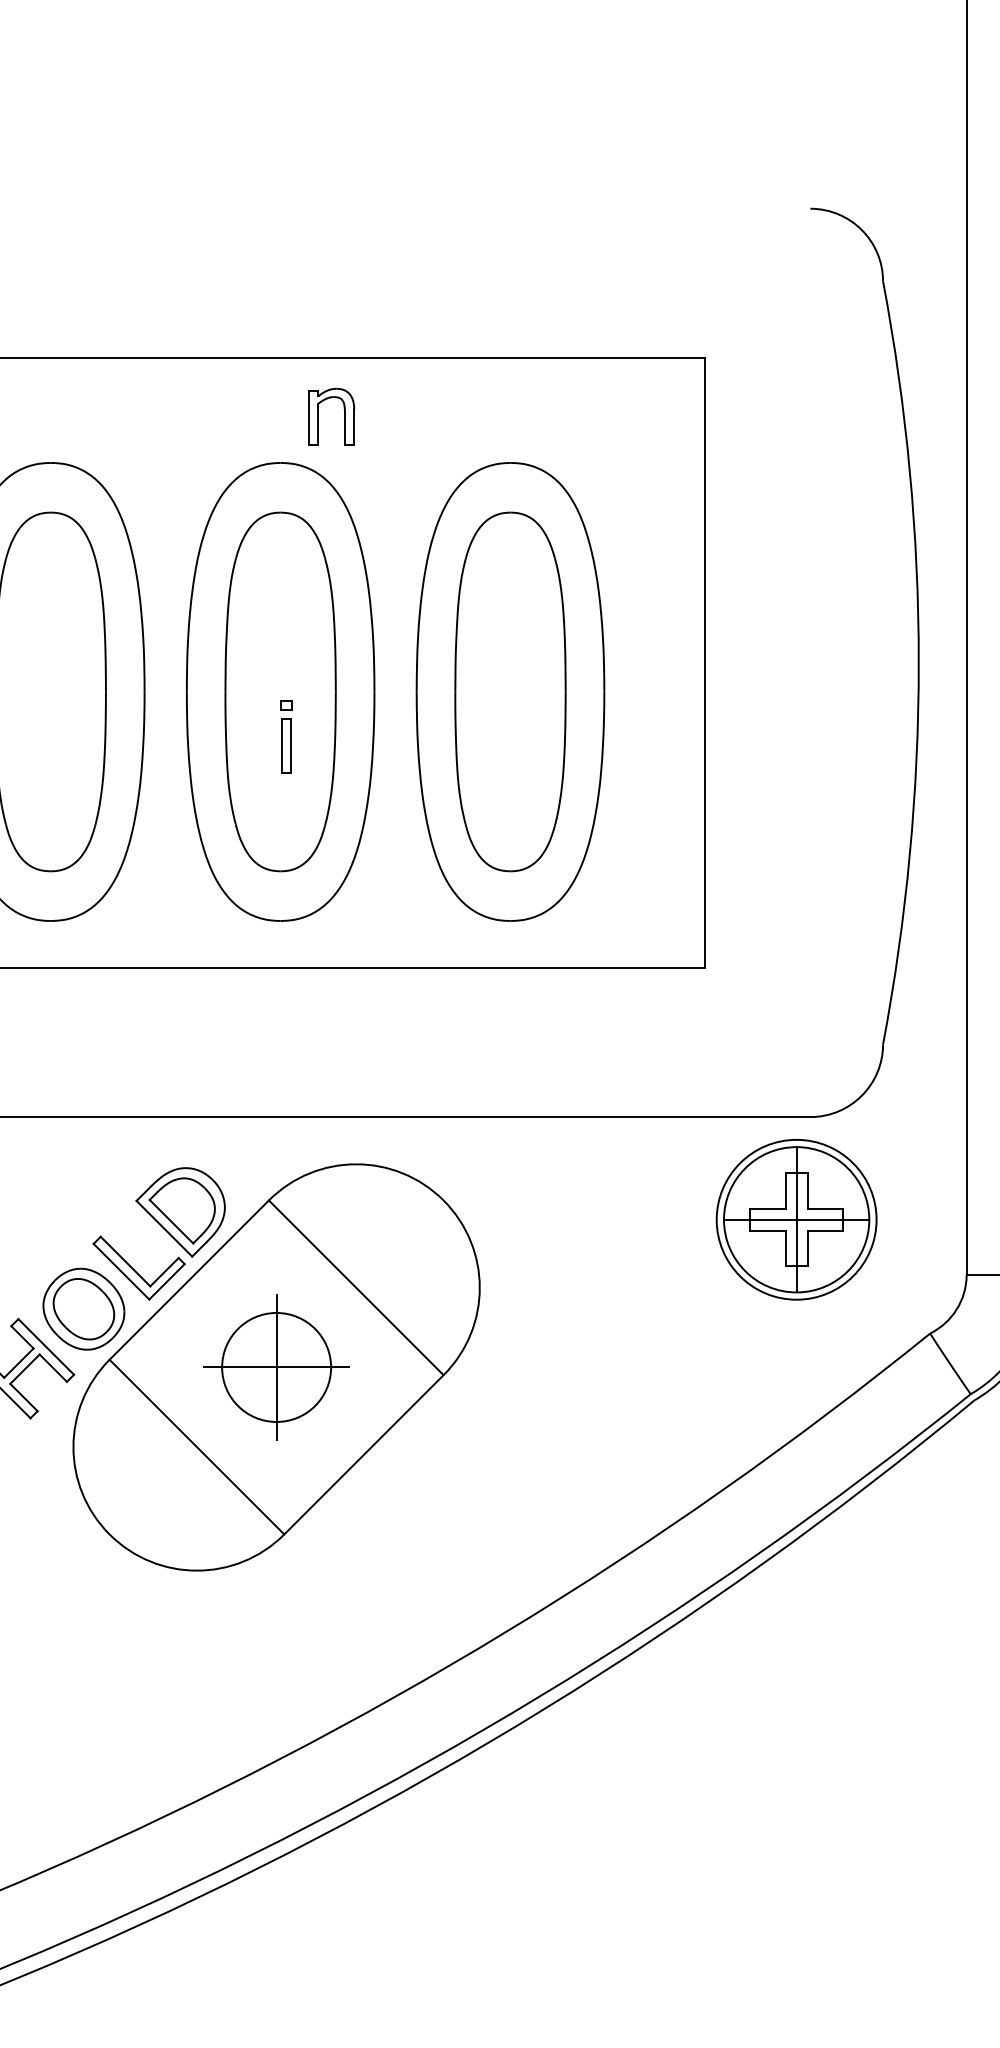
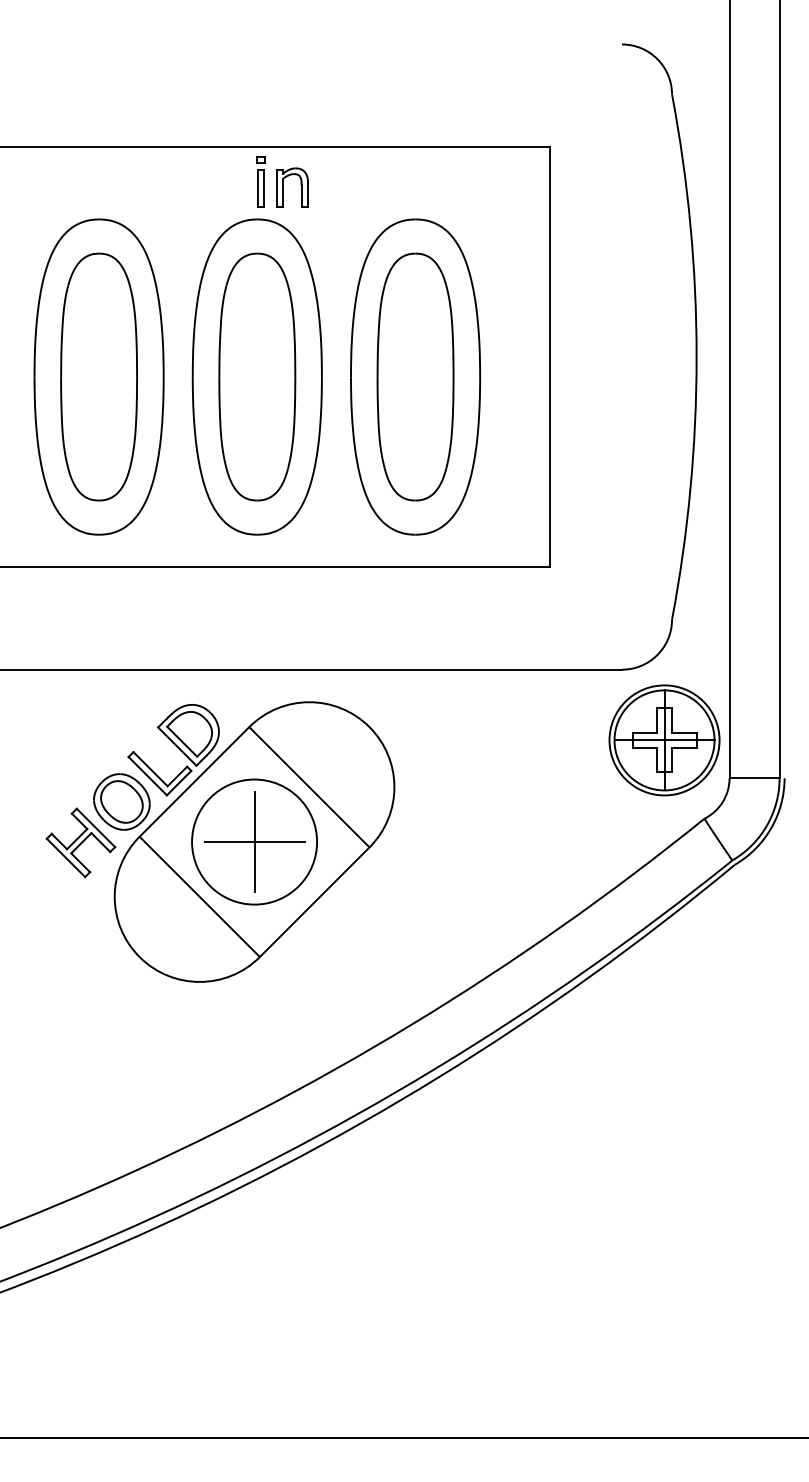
part: (285, 736) -> (260, 181), moved
part: (796, 1219) -> (664, 740), moved
circle: (276, 1366) -> (254, 841), size x1.67

